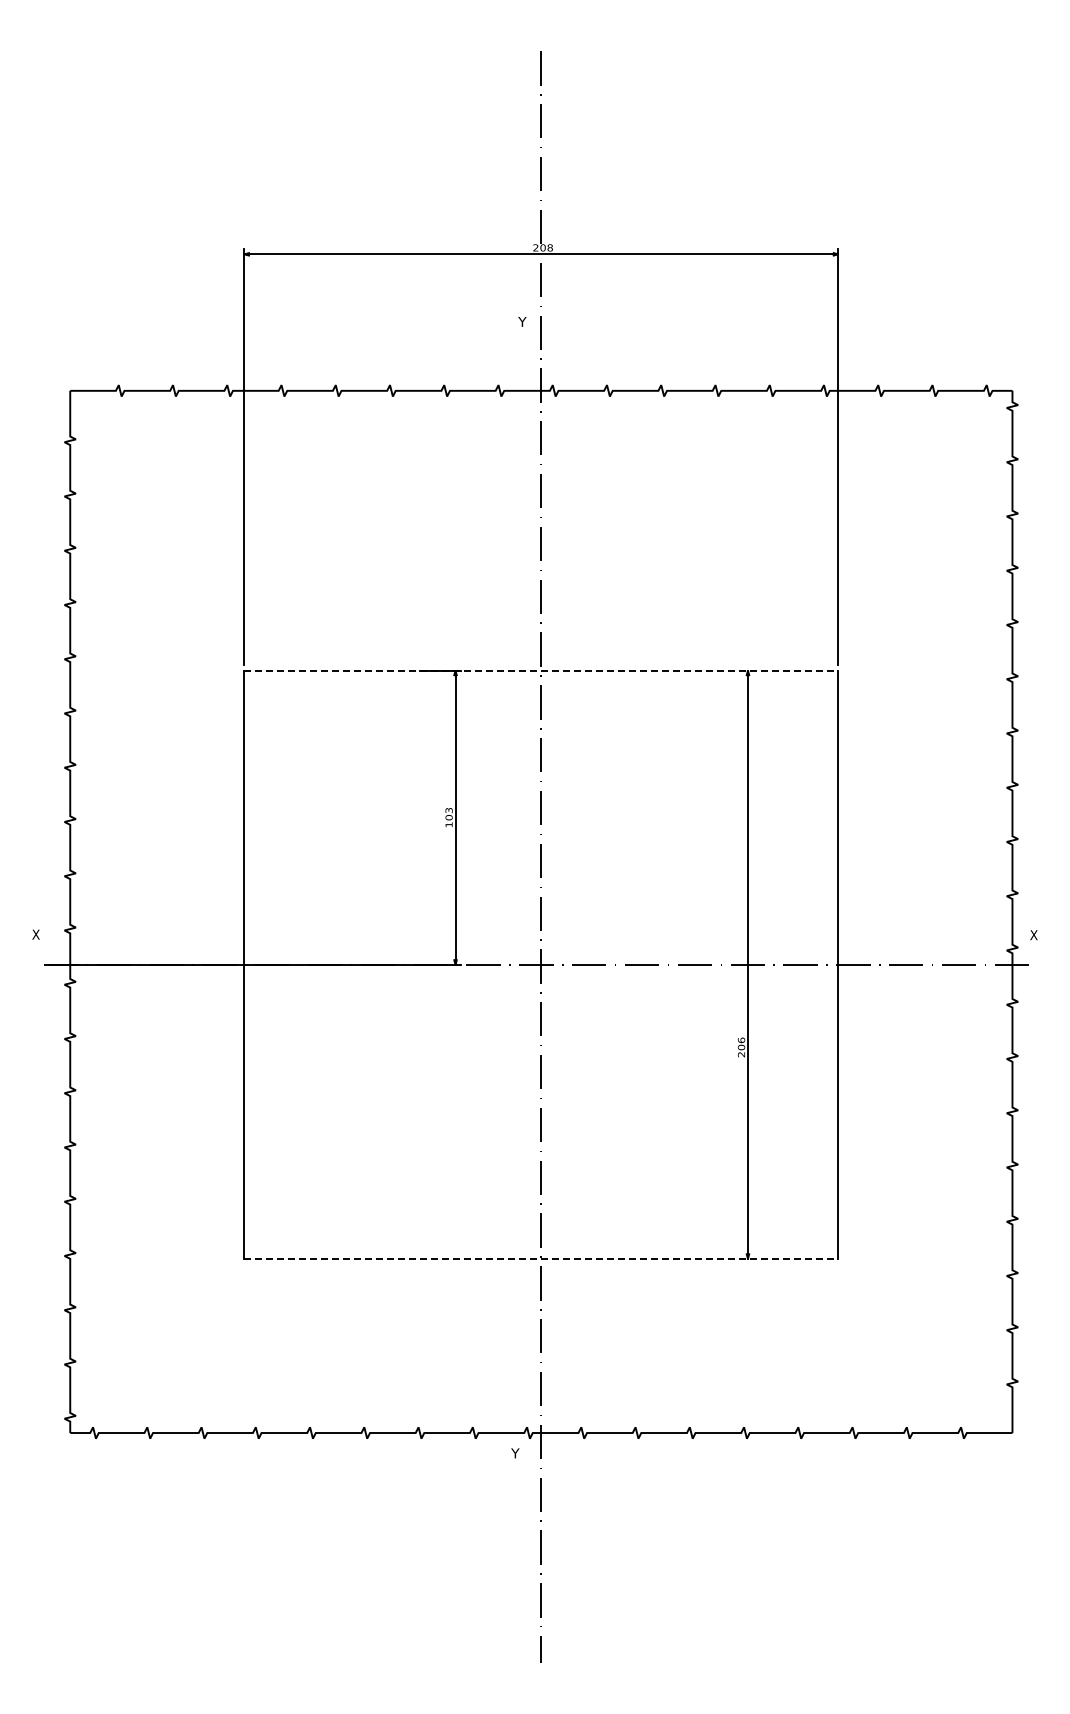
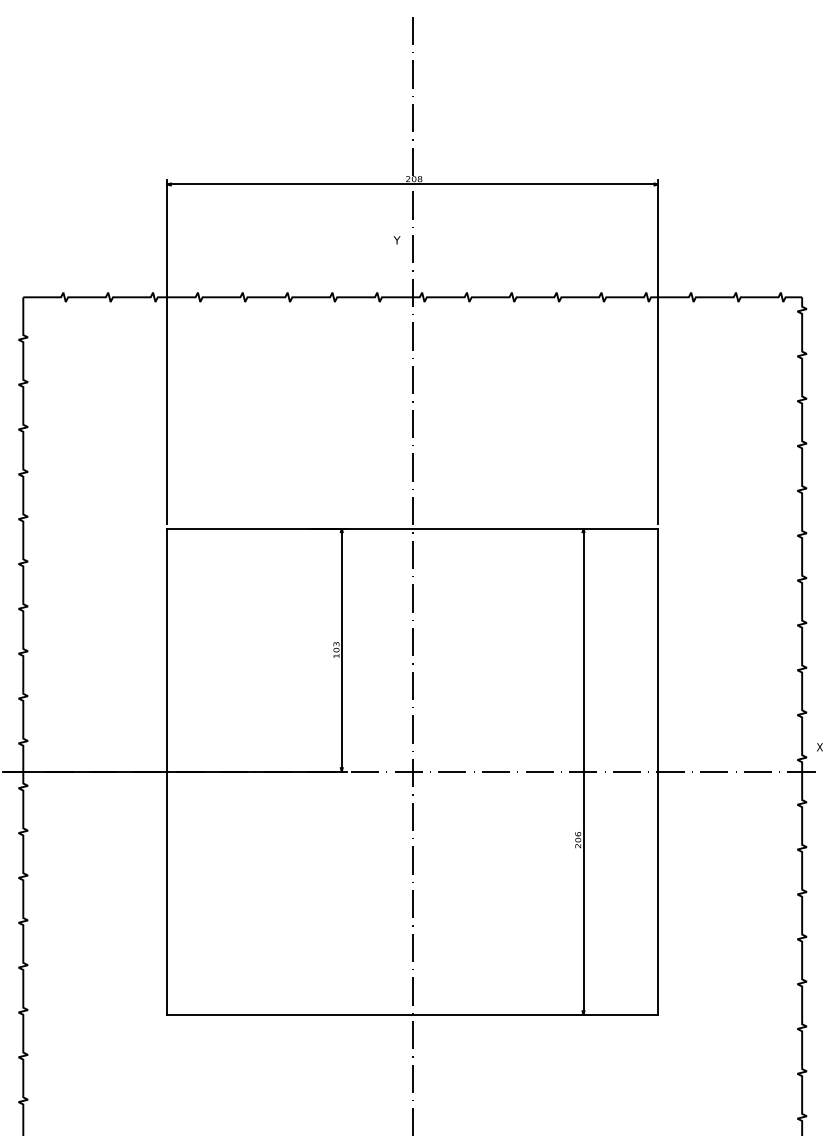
line: (541, 670) -> (412, 528), dashed -> solid
line: (541, 1258) -> (412, 1014), dashed -> solid

